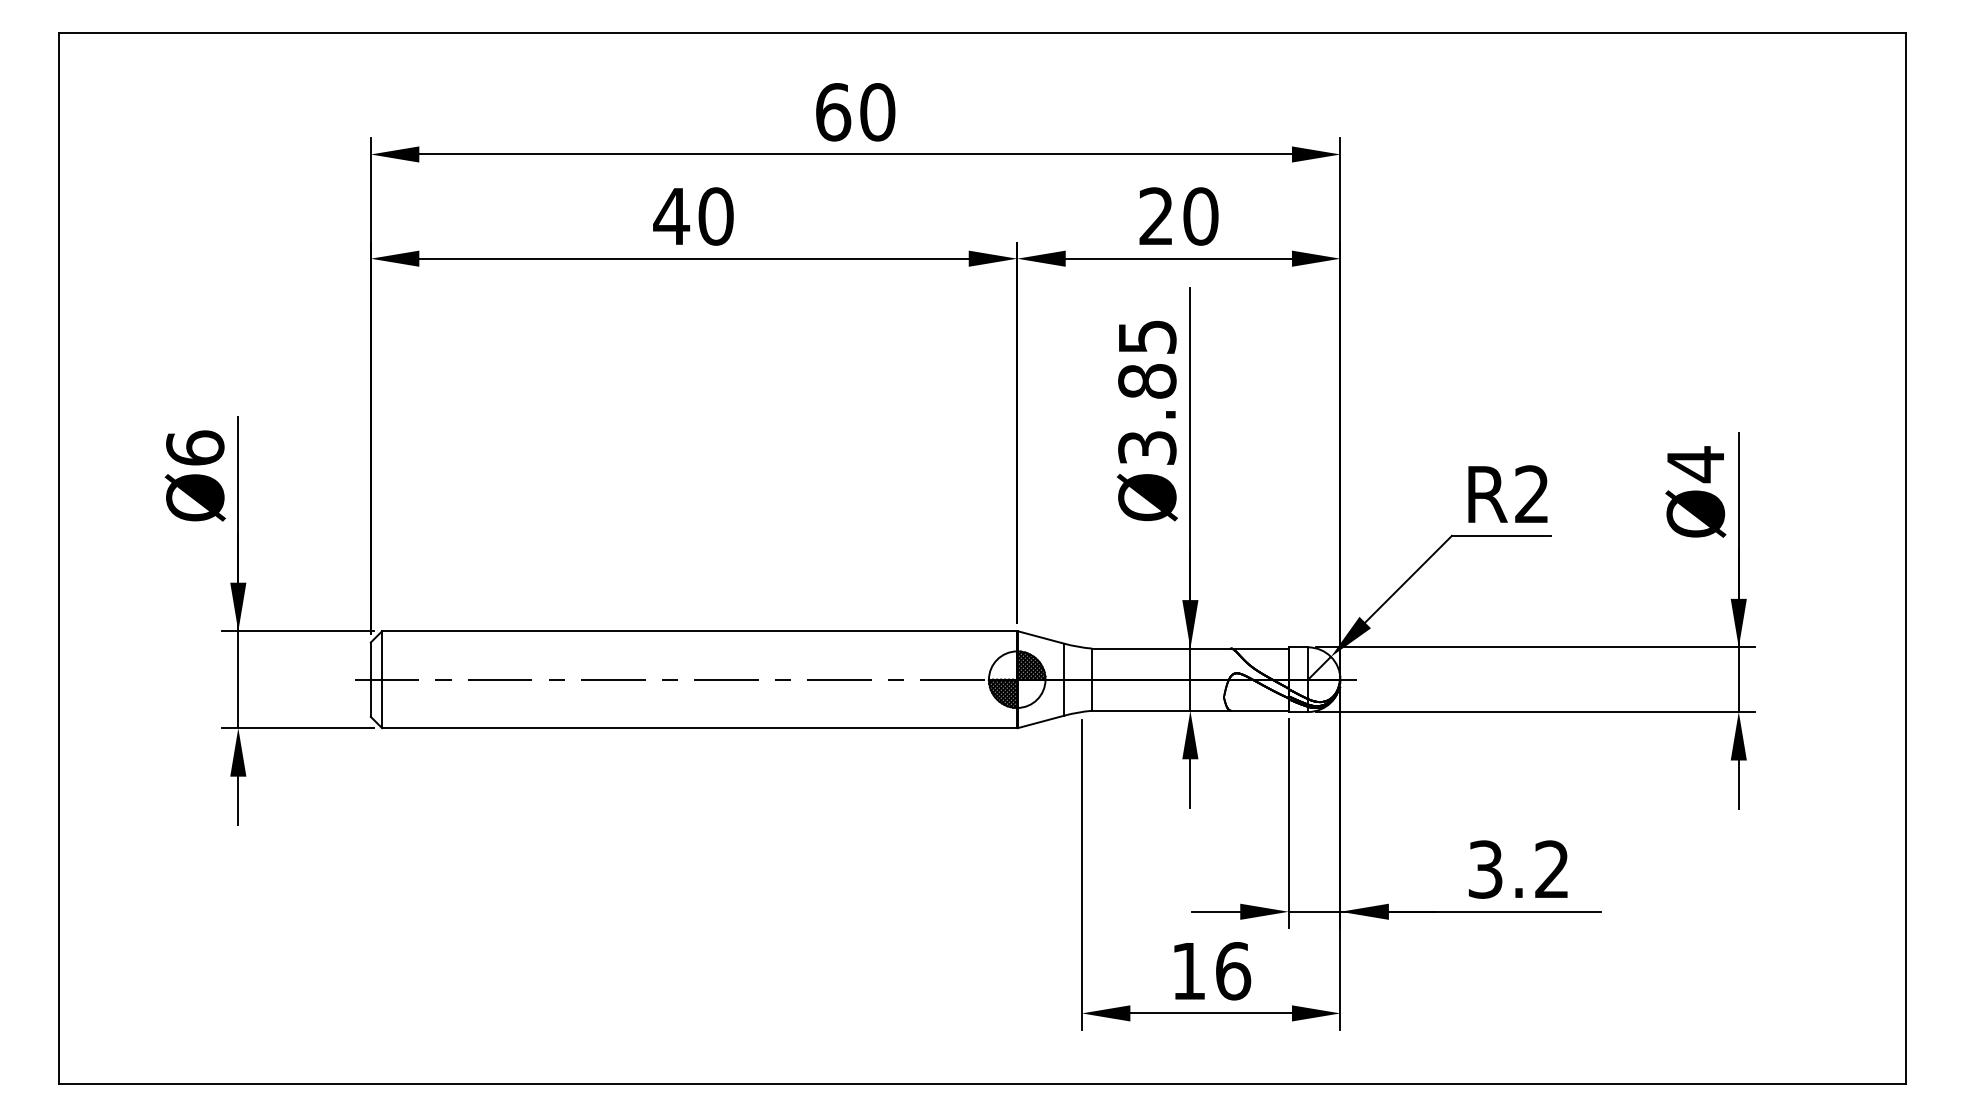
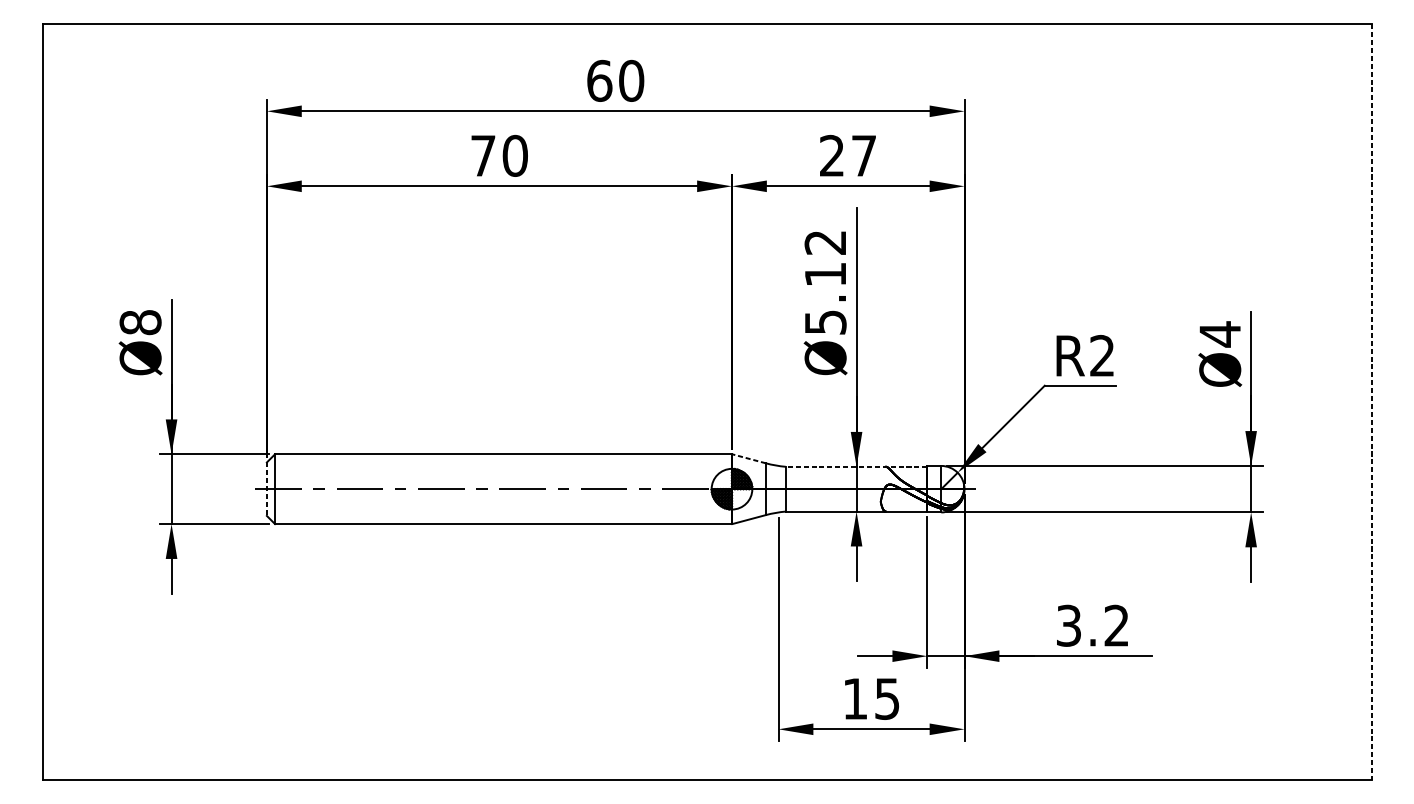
text: (671, 216) -> (483, 155), 40 -> 70
text: (1200, 216) -> (863, 155), 20 -> 27
text: (1147, 392) -> (825, 282), Ø3.85 -> Ø5.12
text: (195, 447) -> (140, 322), Ø6 -> Ø8
line: (1906, 558) -> (1371, 402), solid -> dashed
line: (1040, 637) -> (748, 458), solid -> dashed
line: (1189, 648) -> (855, 466), solid -> dashed
line: (370, 680) -> (266, 489), solid -> dashed
text: (1233, 971) -> (887, 699), 16 -> 15

